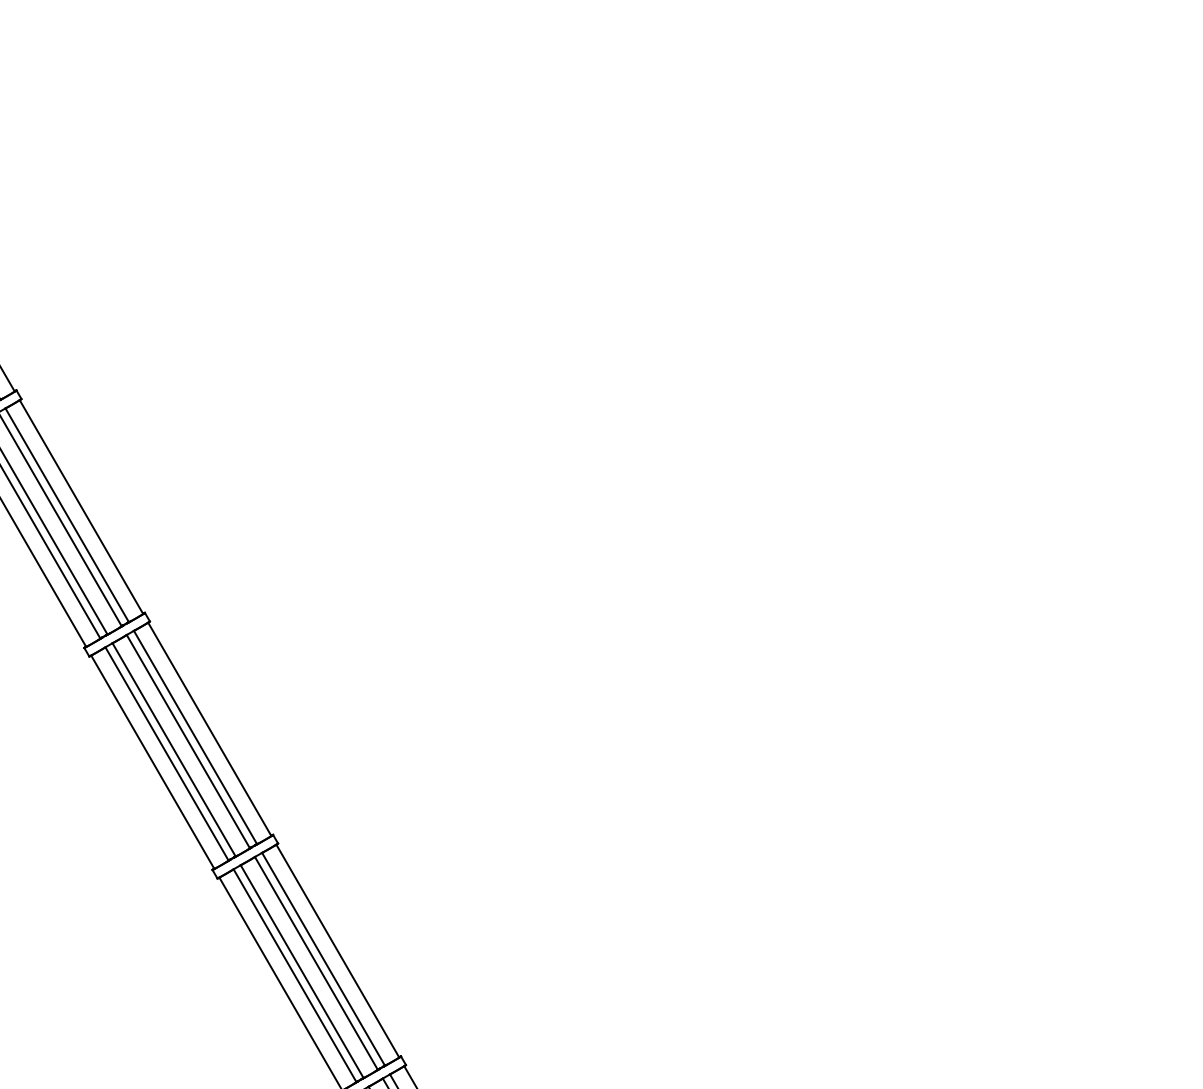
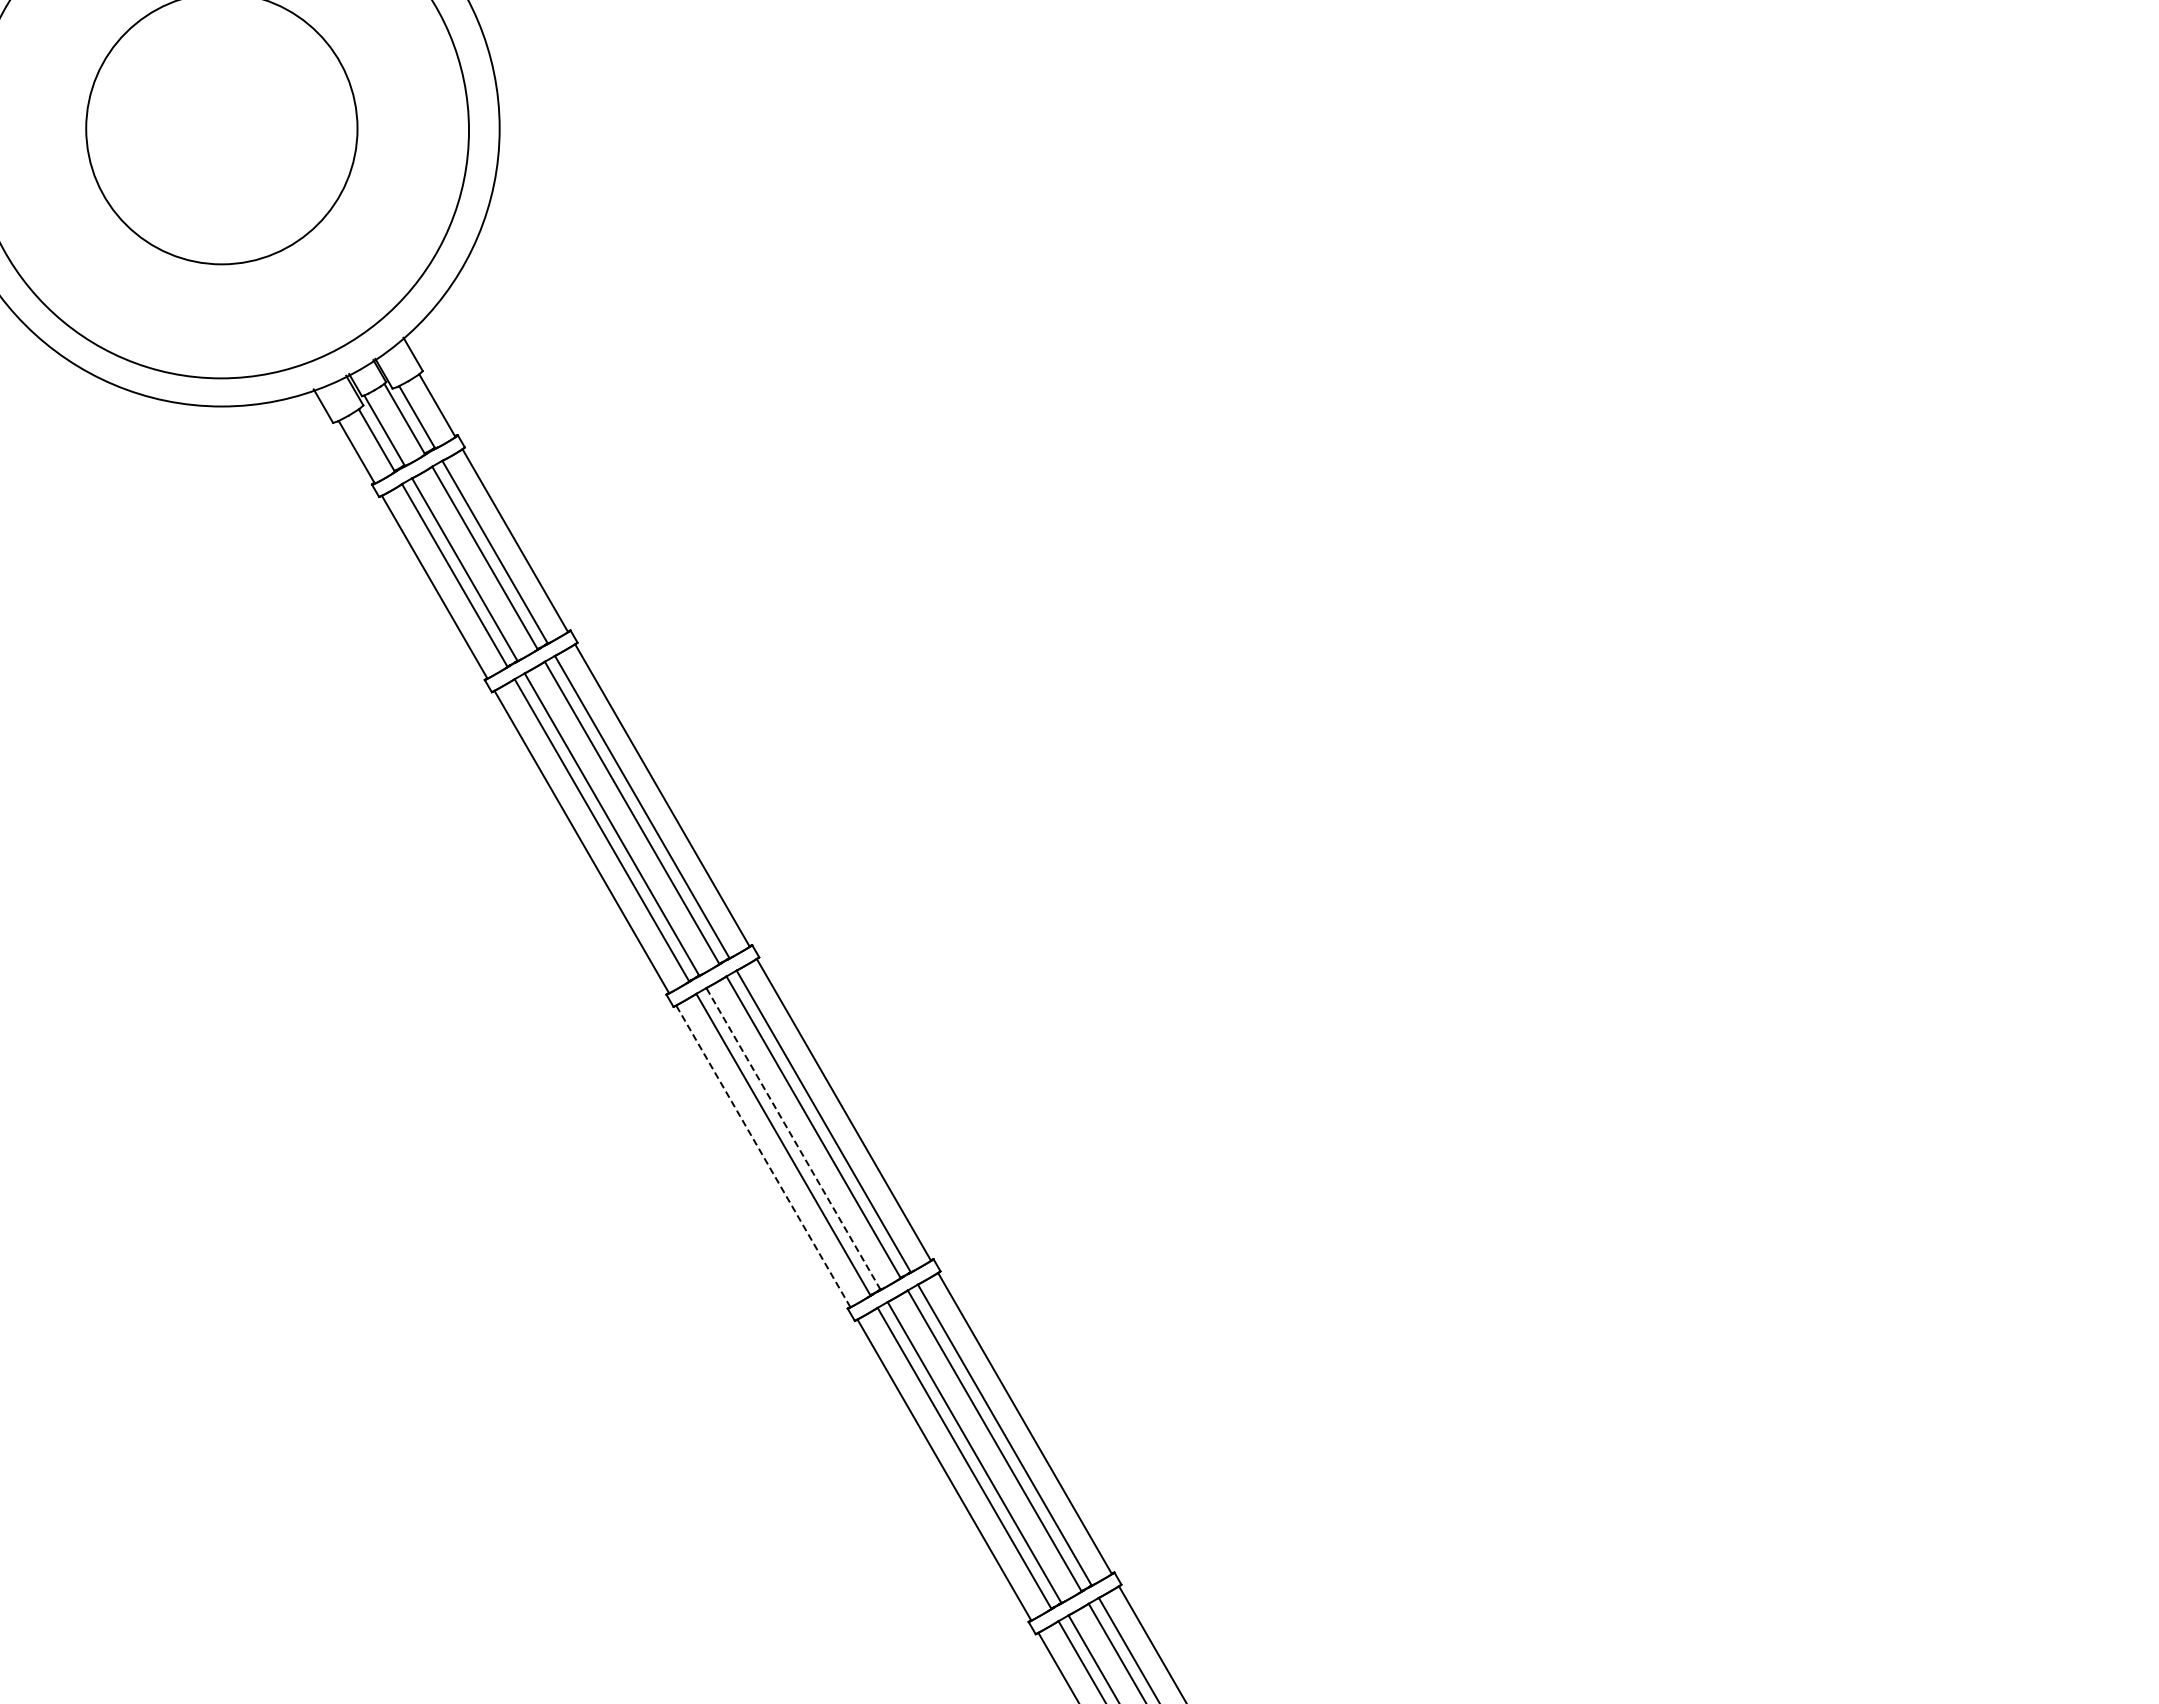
line: (174, 749) -> (793, 1138), solid -> dashed
line: (152, 761) -> (763, 1155), solid -> dashed

